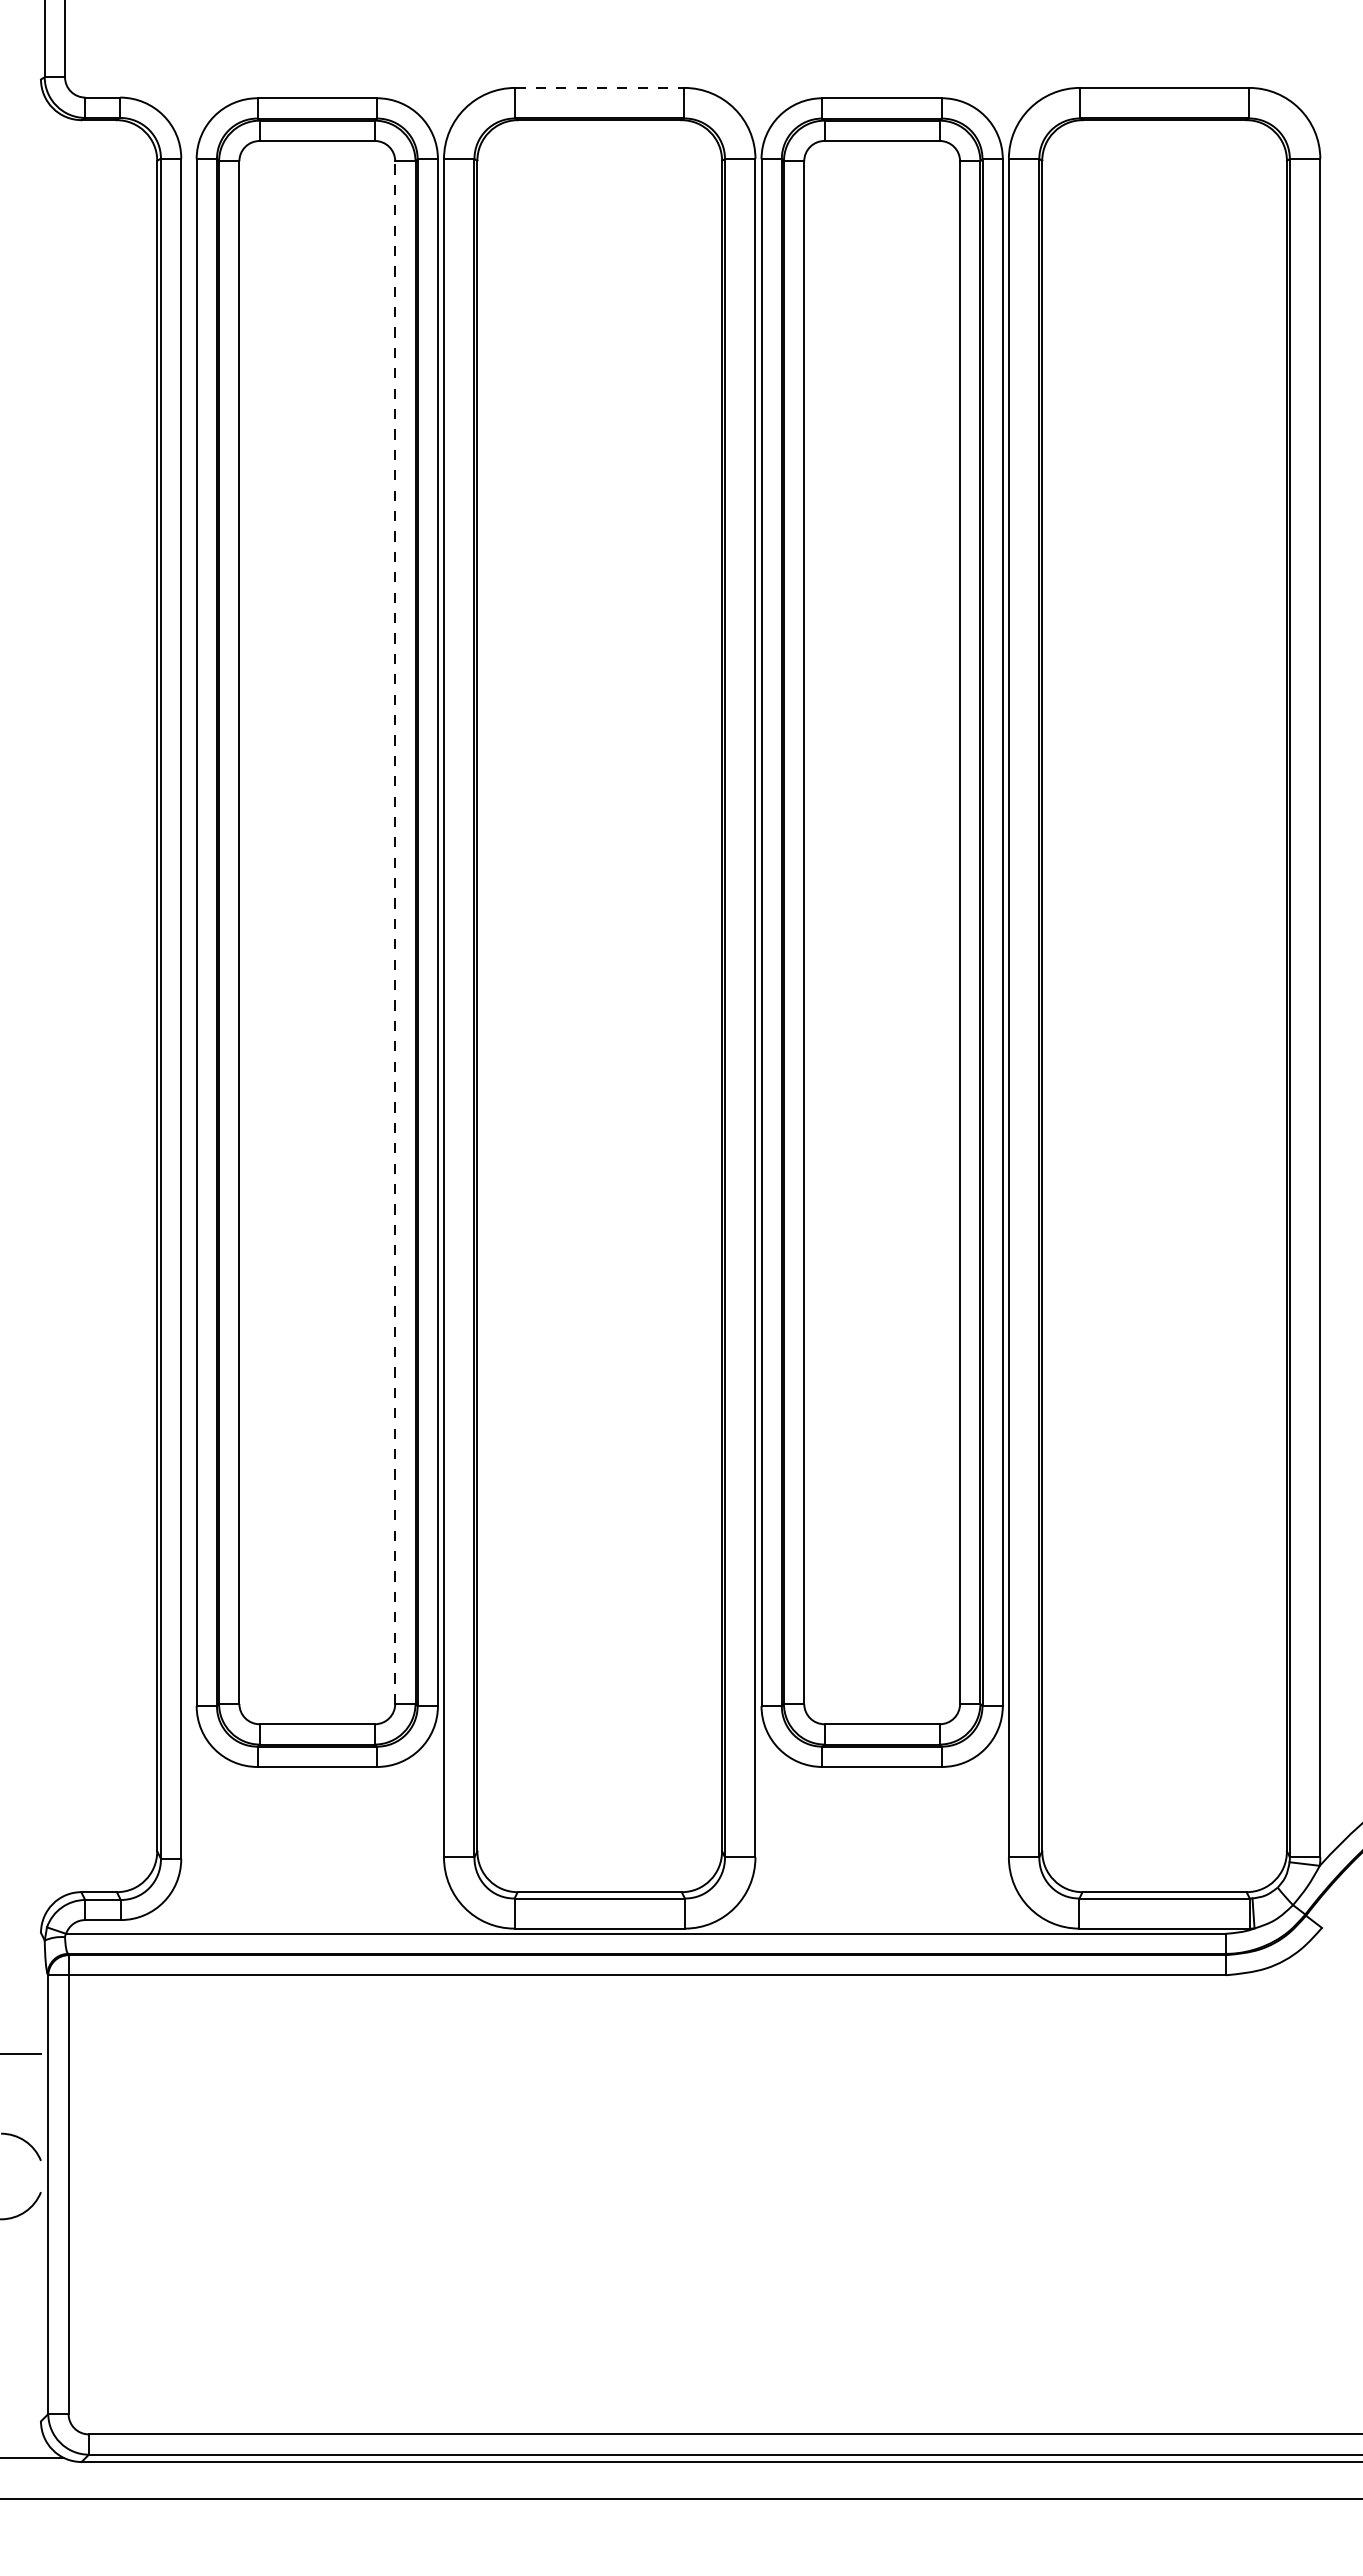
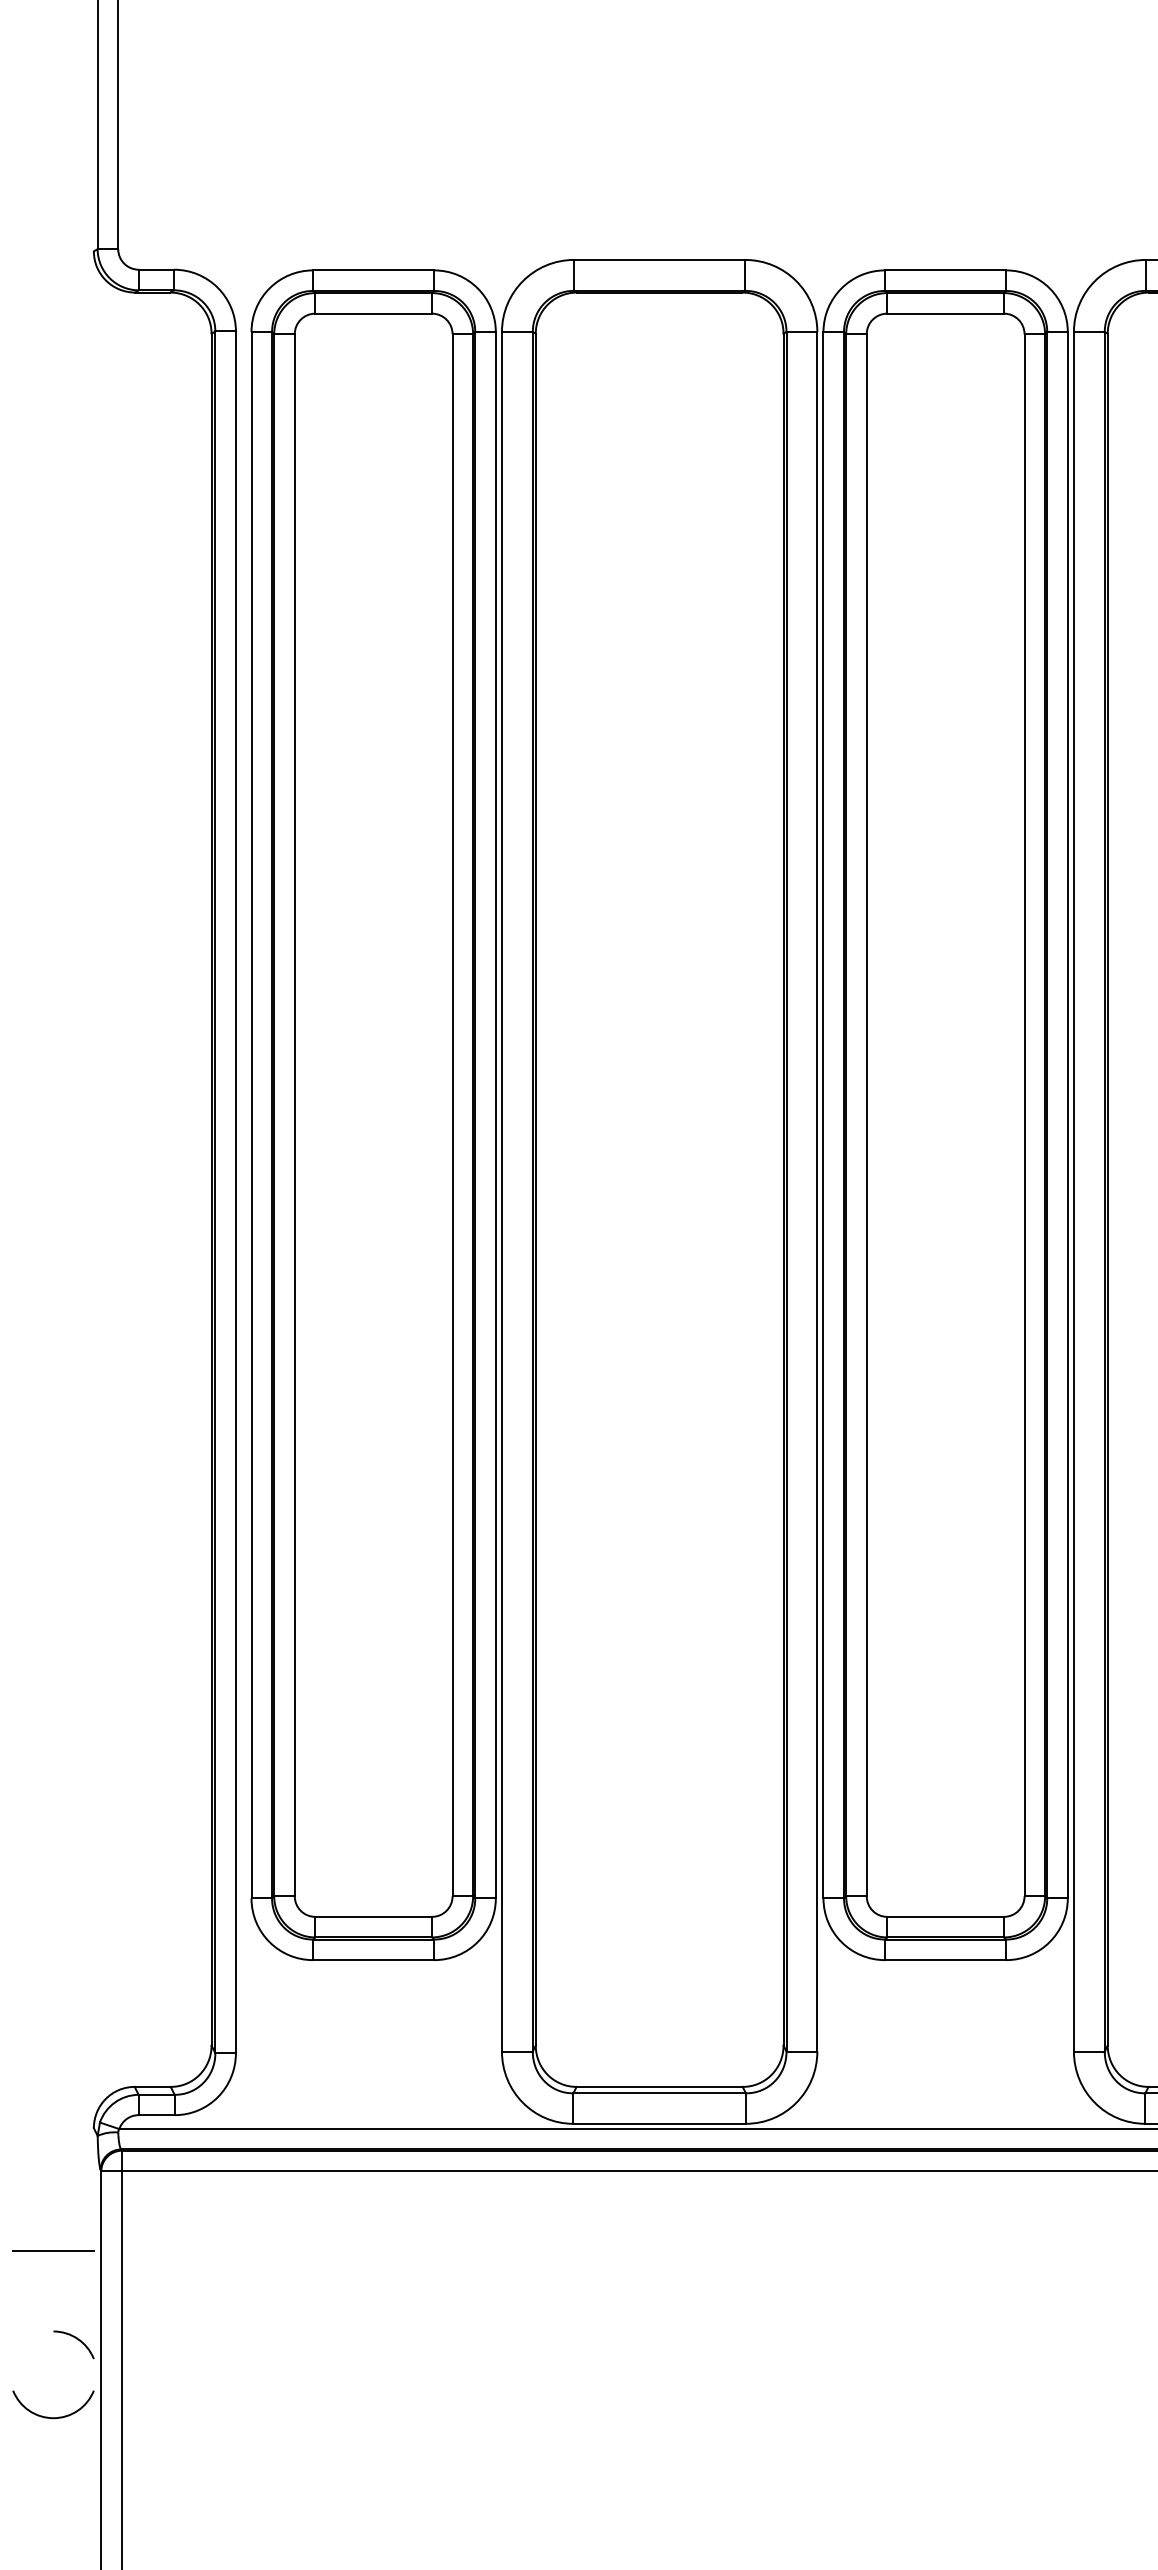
line: (600, 87) -> (660, 259), dashed -> solid
line: (395, 932) -> (452, 1115), dashed -> solid

